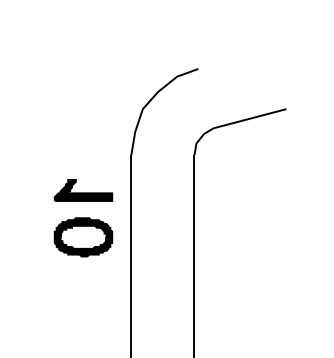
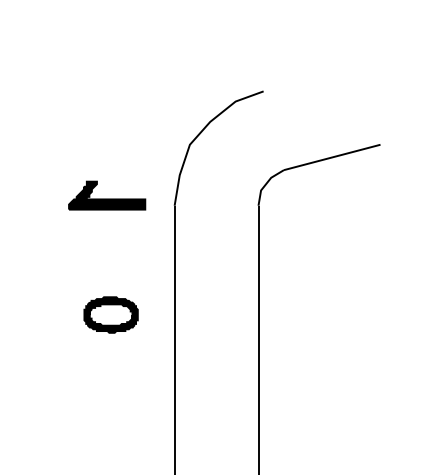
part: (83, 190) -> (107, 195), moved
part: (83, 237) -> (111, 315), size x0.7

